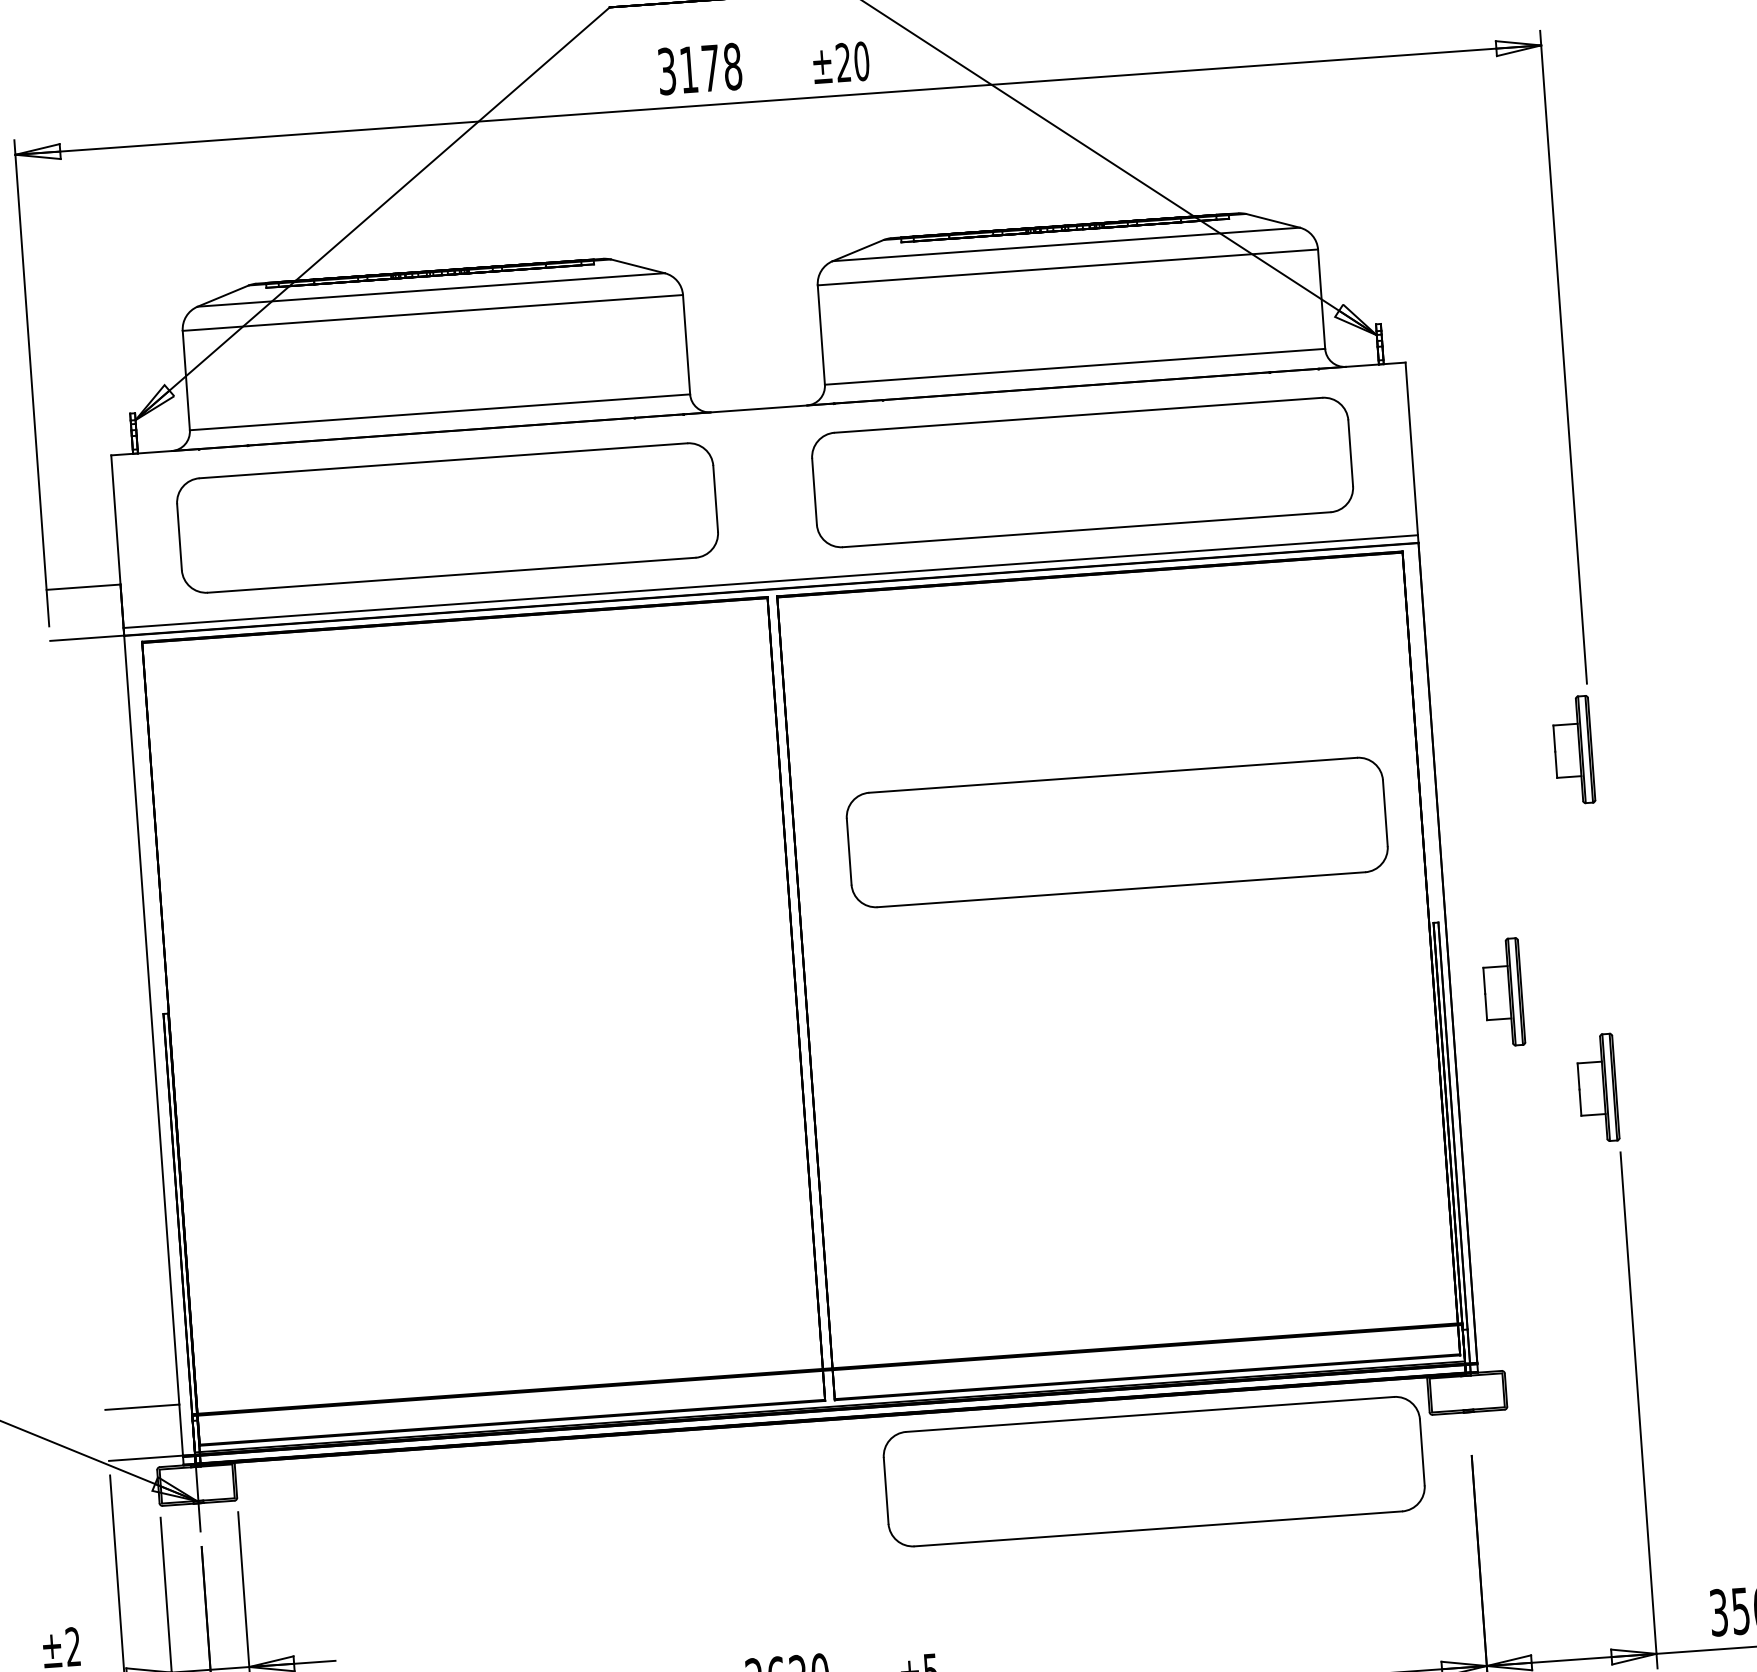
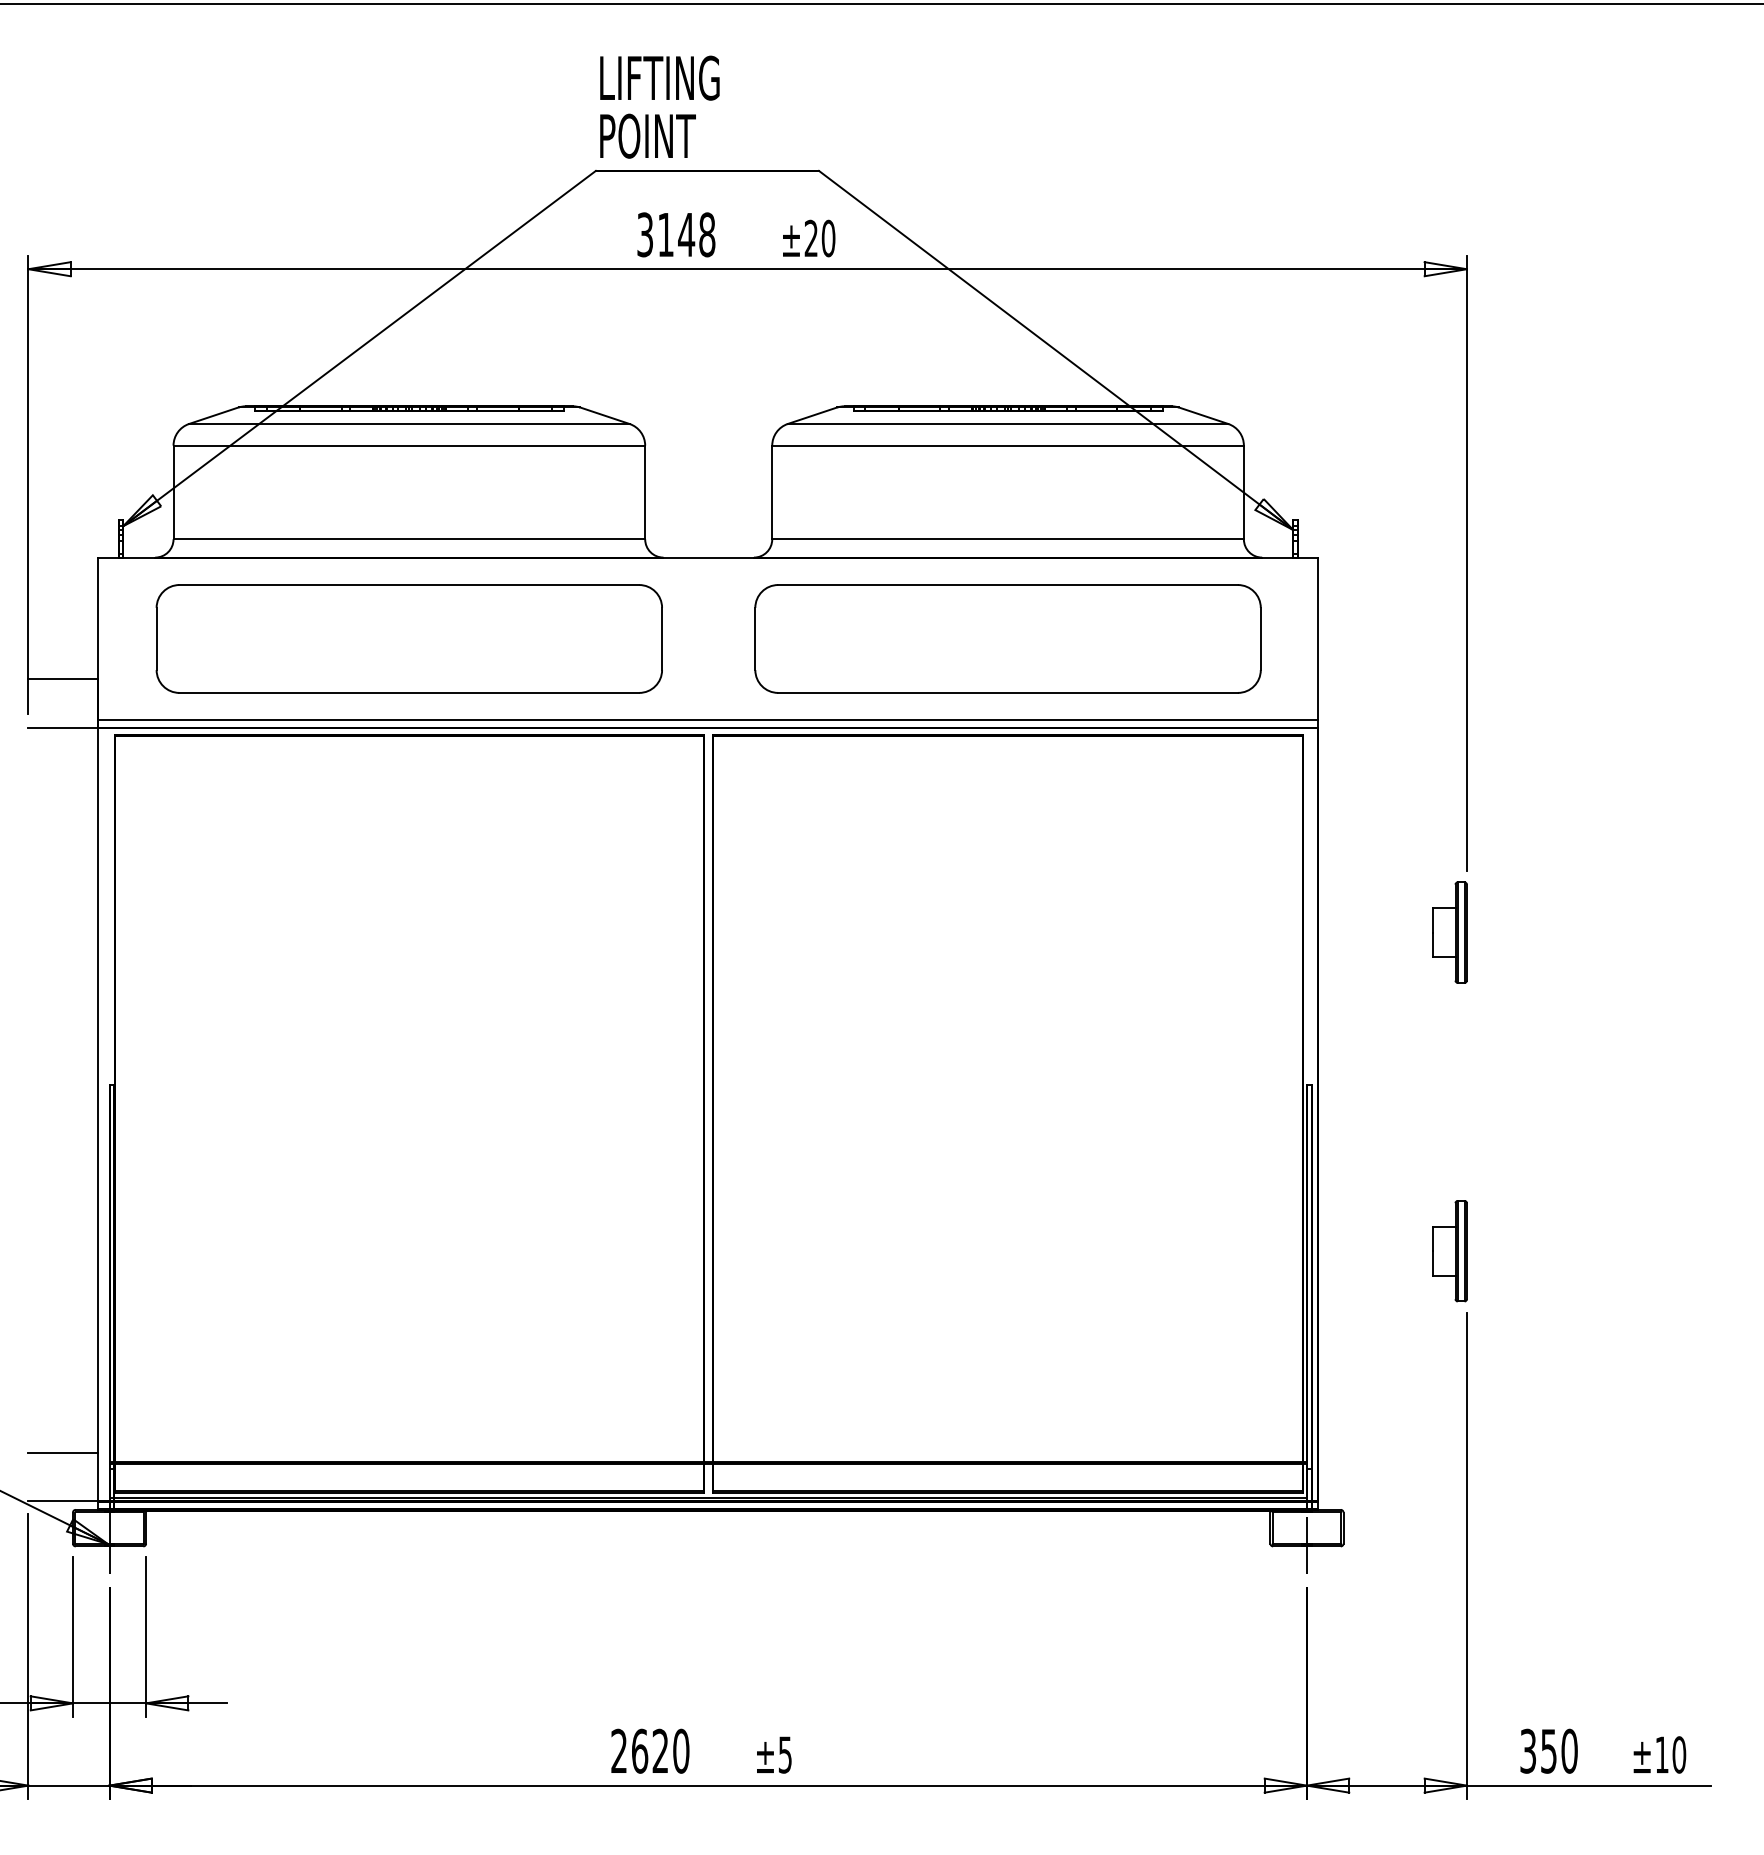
text: (710, 67) -> (686, 234), 3178 -> 3148
part: (1116, 832) -> (1015, 978), removed
part: (1503, 993) -> (1367, 1155), removed
line: (1468, 1410) -> (1306, 1544), added
part: (1153, 1471) -> (1007, 1580), removed

